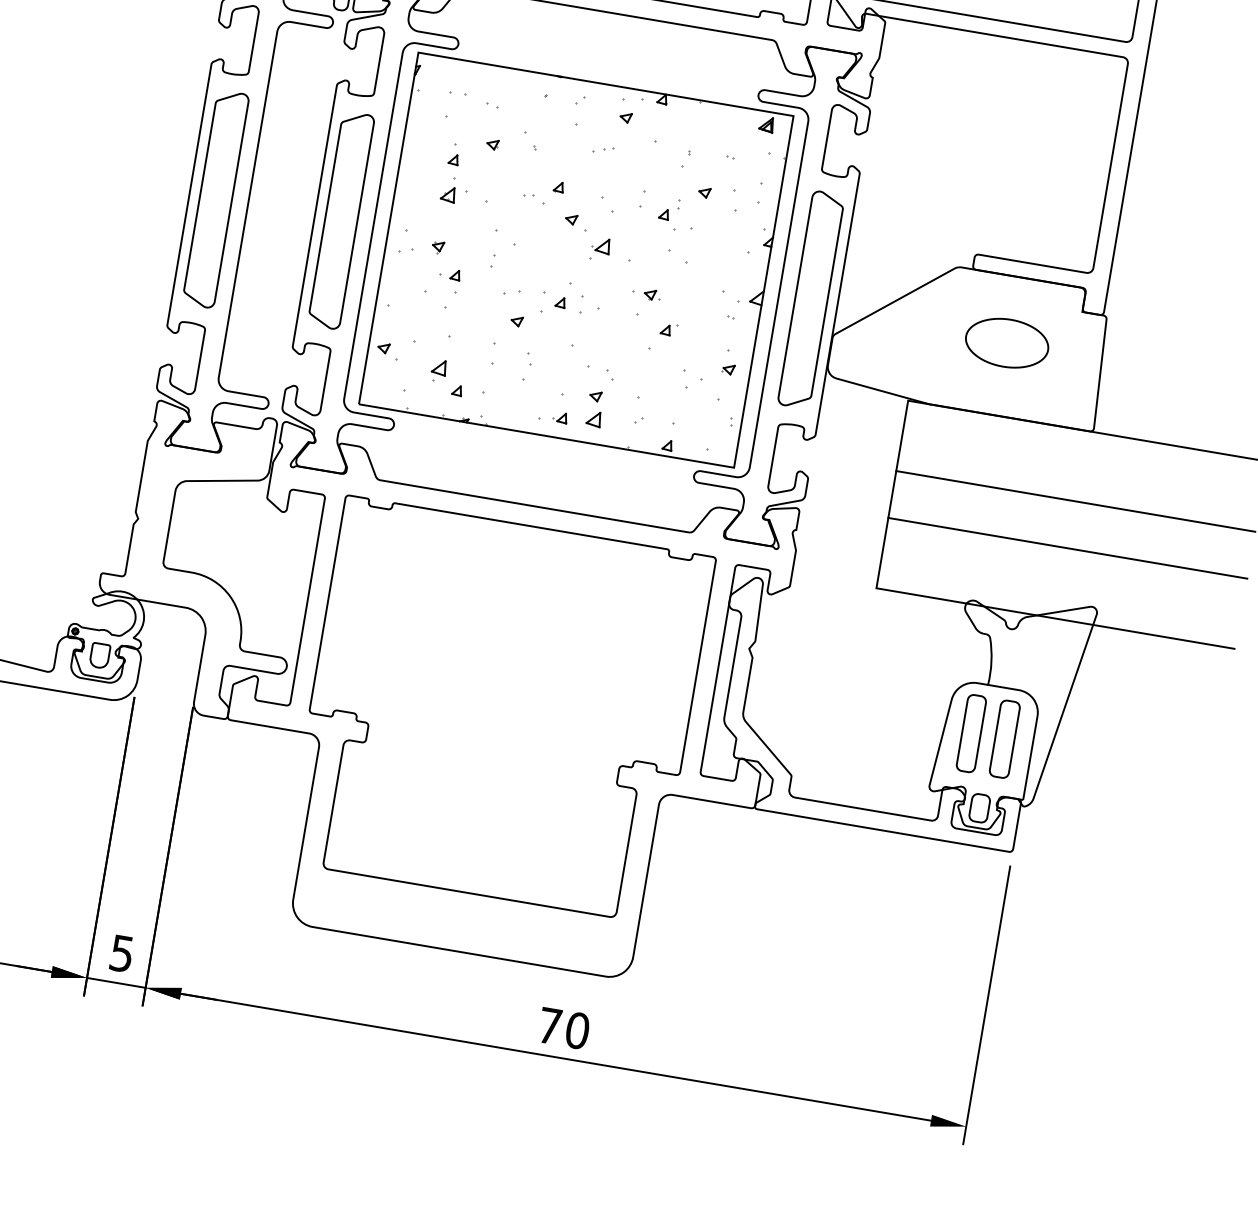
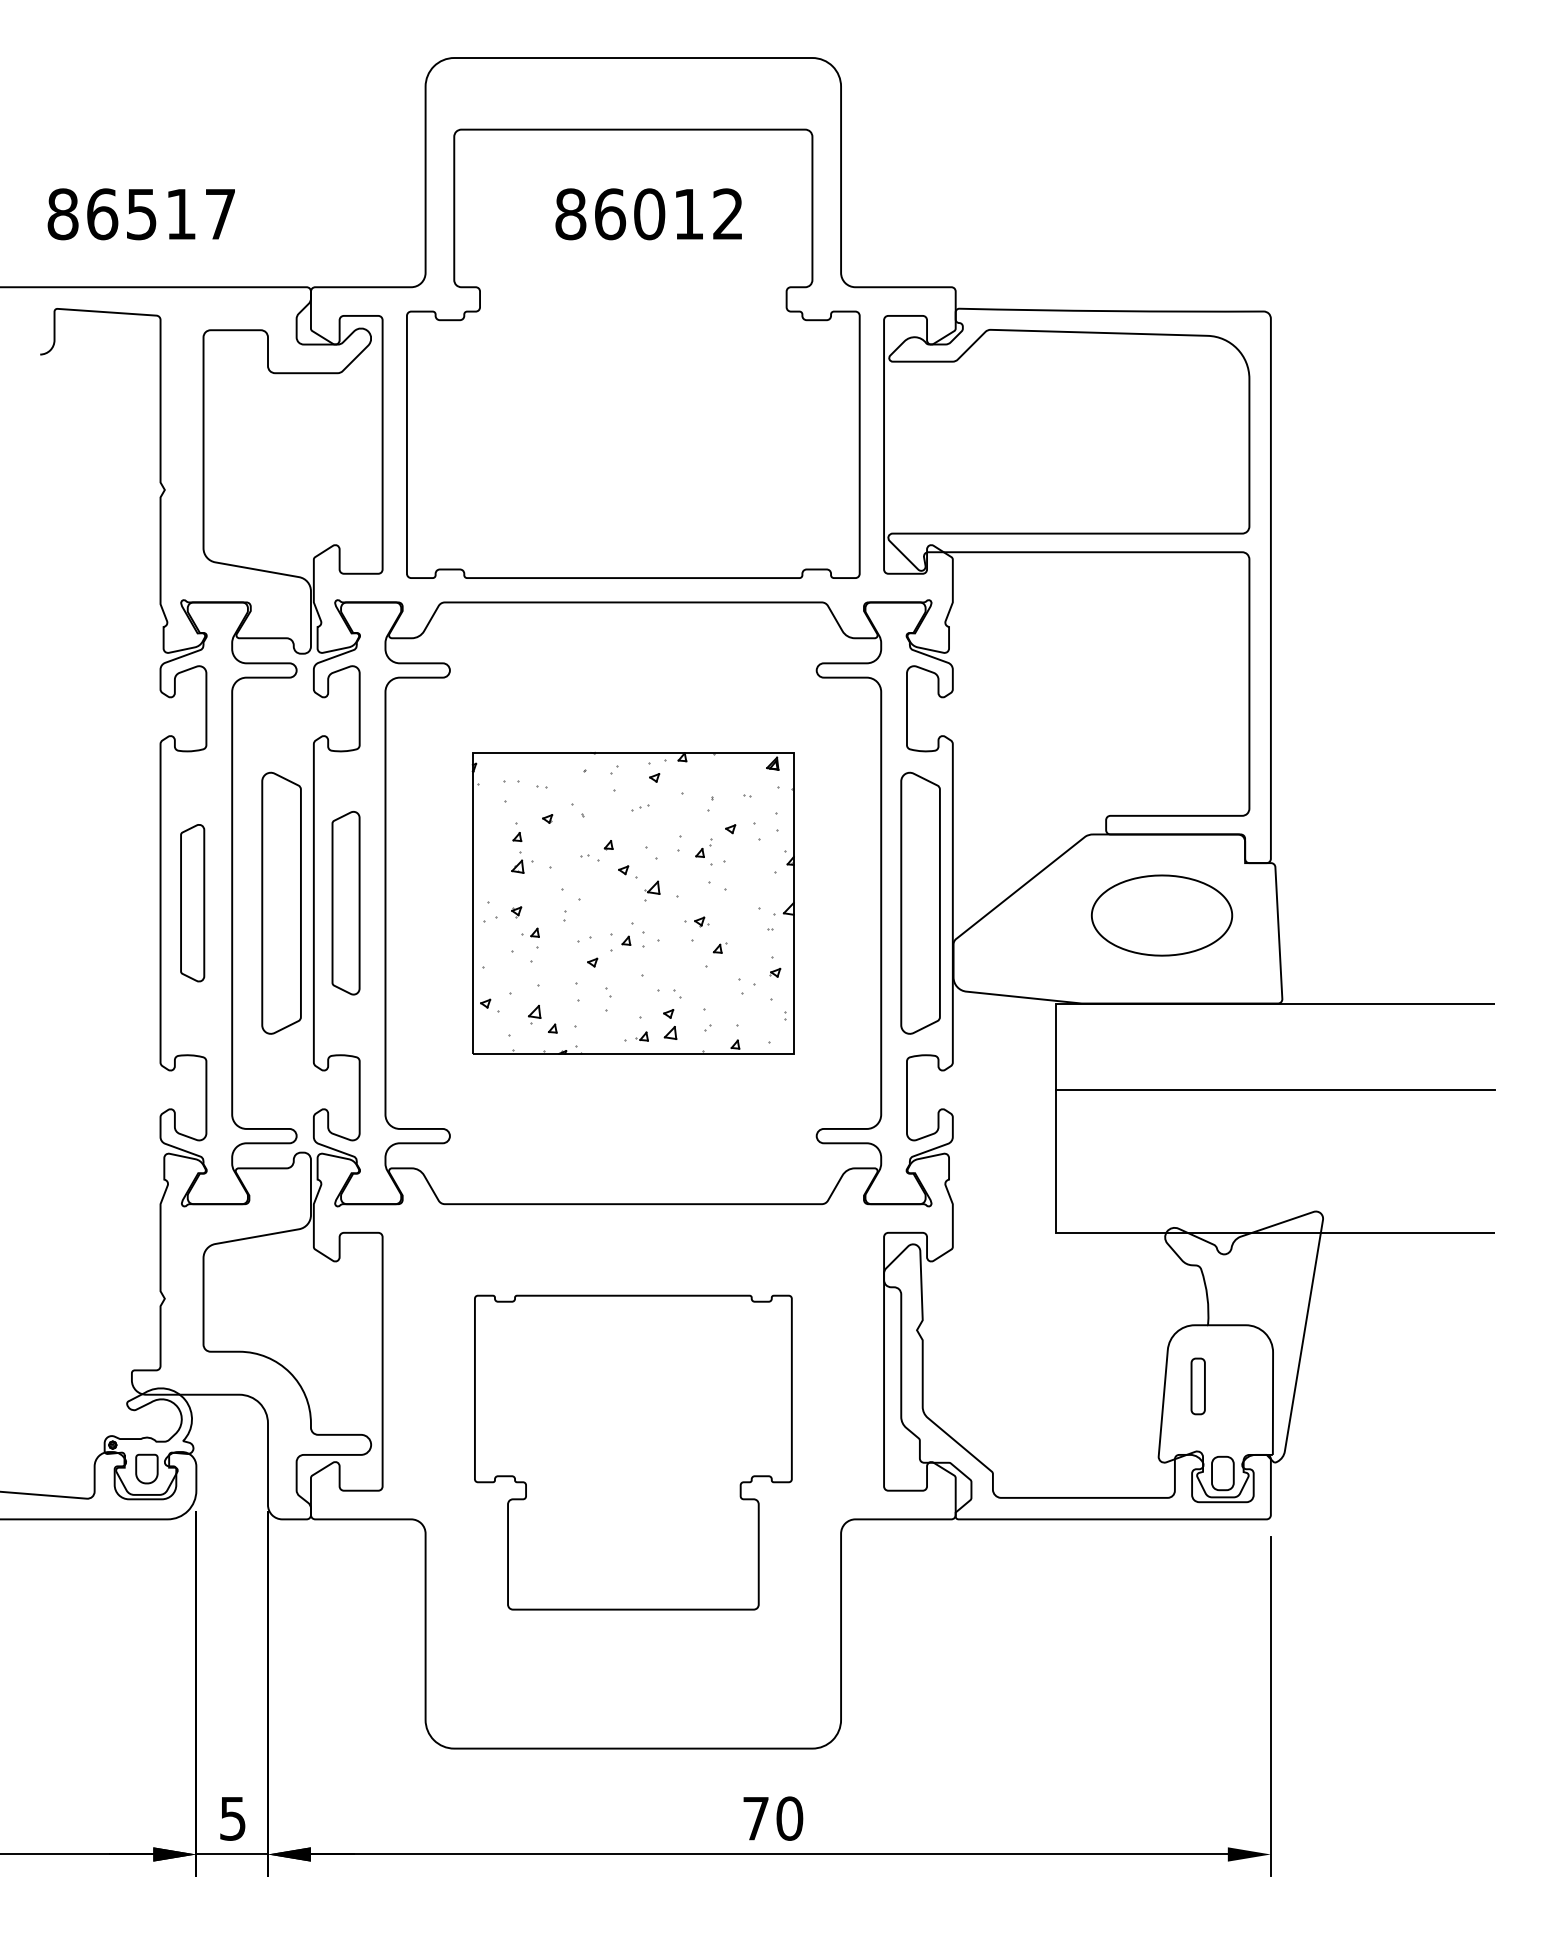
part: (215, 198) -> (192, 902), size x0.6
part: (288, 210) -> (281, 902), added
part: (340, 219) -> (345, 902), size x0.7
part: (576, 260) -> (633, 903), size x0.7
part: (1006, 342) -> (1161, 914), size x1.4
line: (1067, 547) -> (1274, 1146), removed
part: (500, 709) -> (633, 1452), size x0.7
part: (971, 733) -> (1198, 1386), size x0.6
part: (1004, 739) -> (1238, 1386), removed

